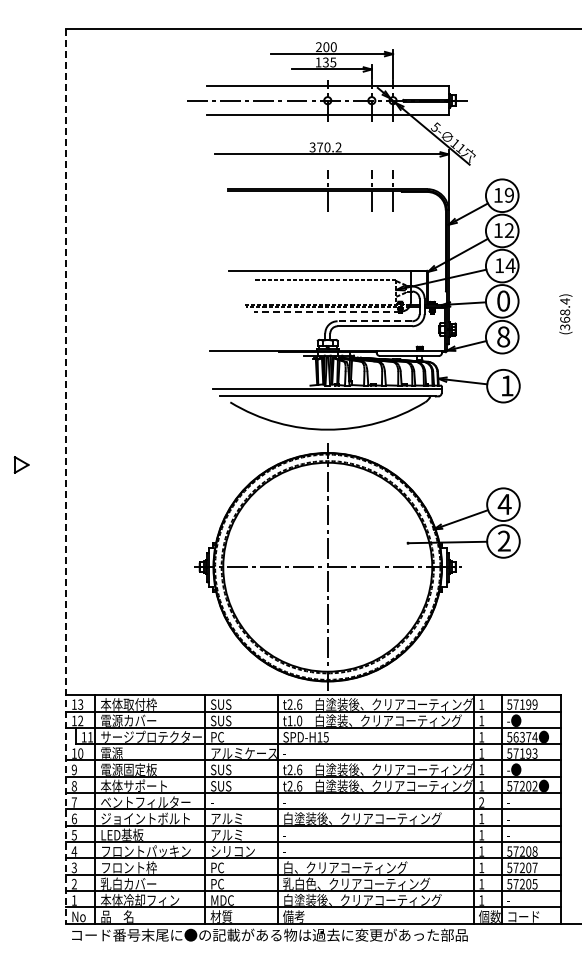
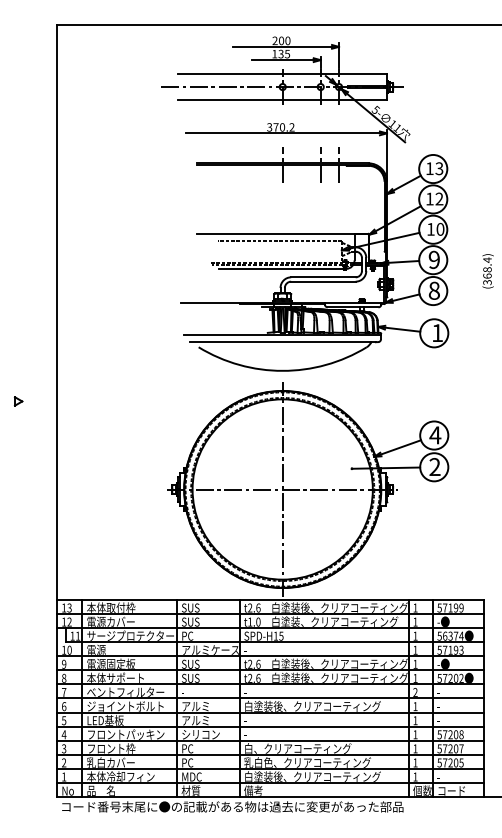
text: (508, 195) -> (438, 168), 19 -> 13
text: (510, 265) -> (440, 229), 14 -> 10
text: (503, 300) -> (434, 259), 0 -> 9
line: (327, 311) -> (282, 268), dashed -> solid
line: (374, 321) -> (323, 277), dashed -> solid
part: (21, 465) -> (18, 401), size x0.62
line: (66, 476) -> (57, 411), dashed -> solid

